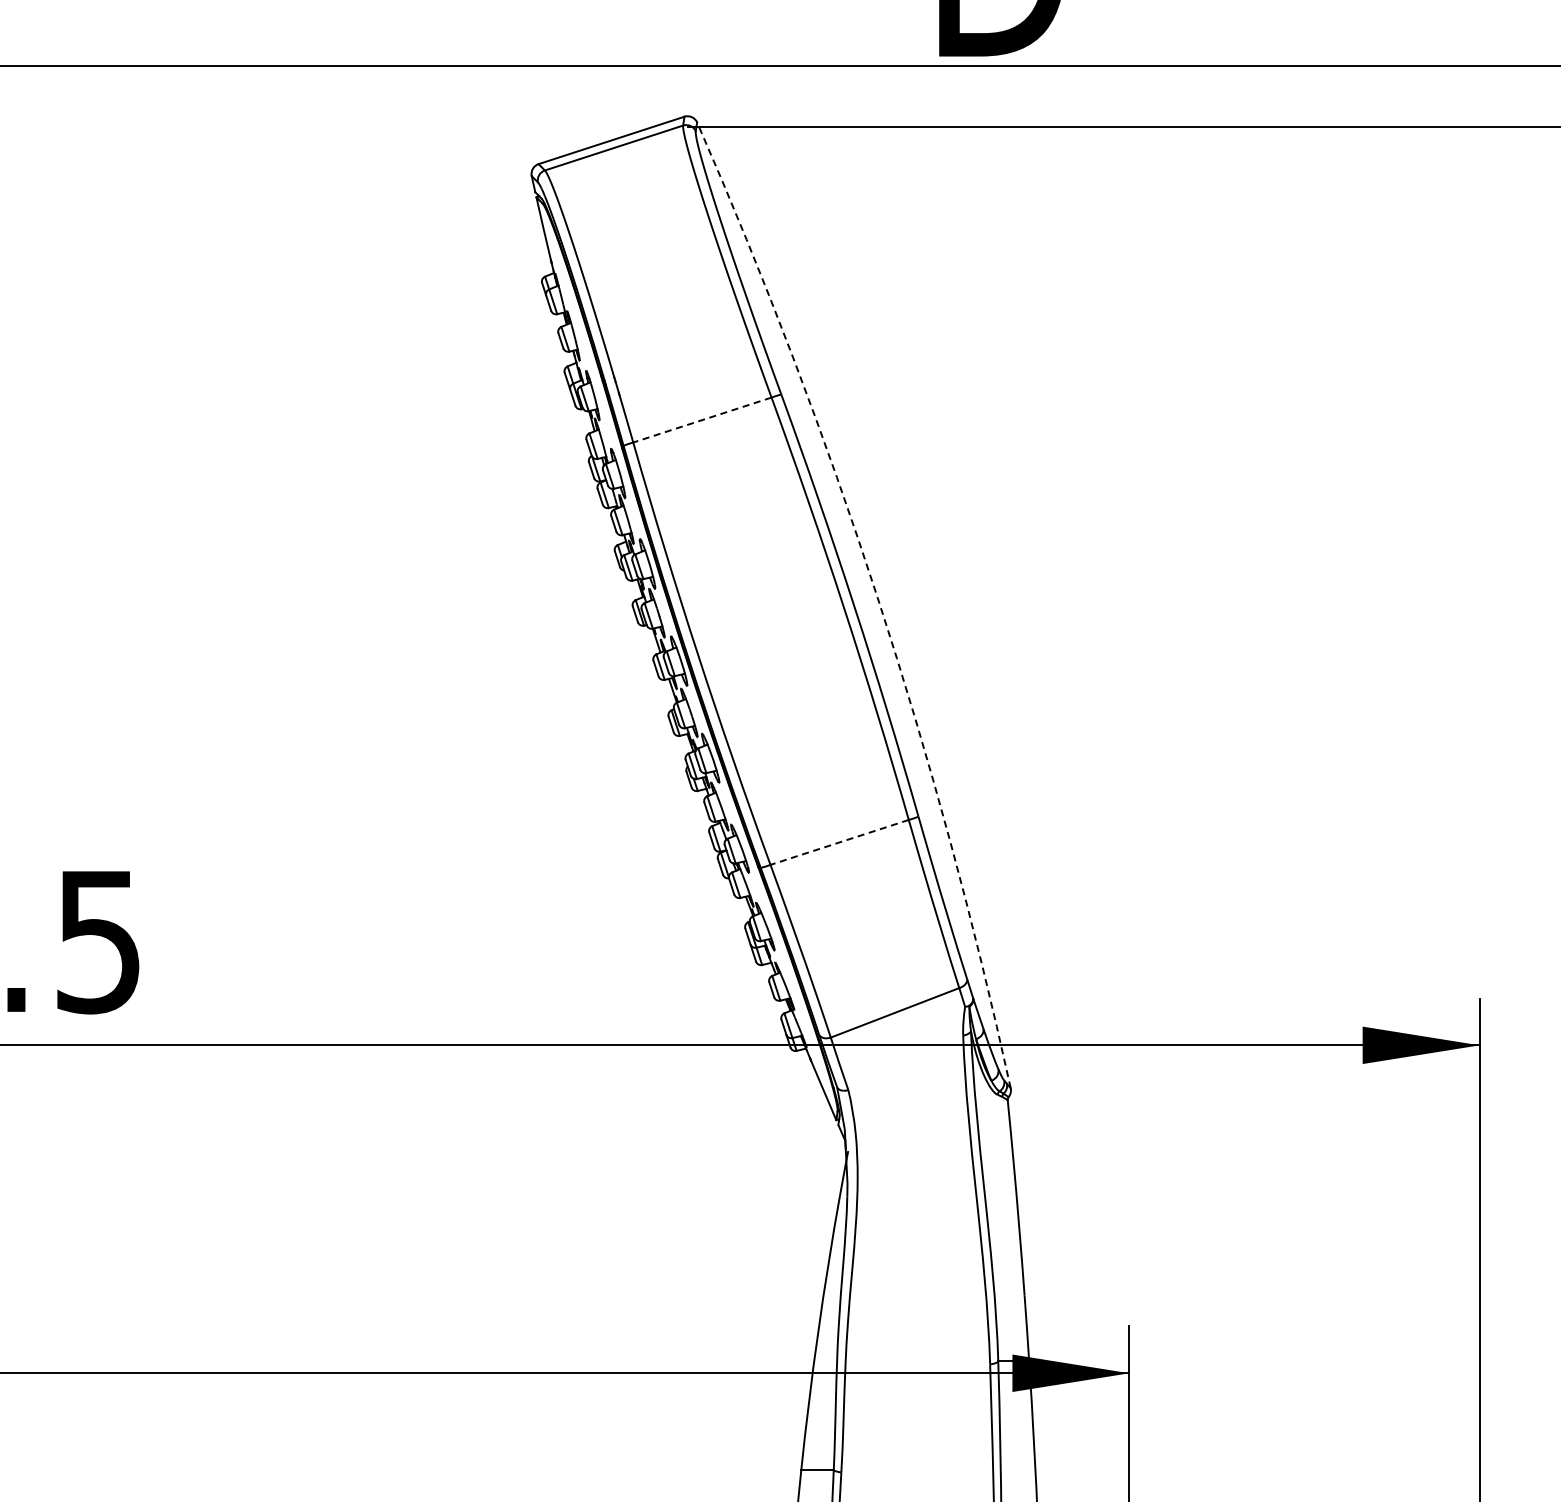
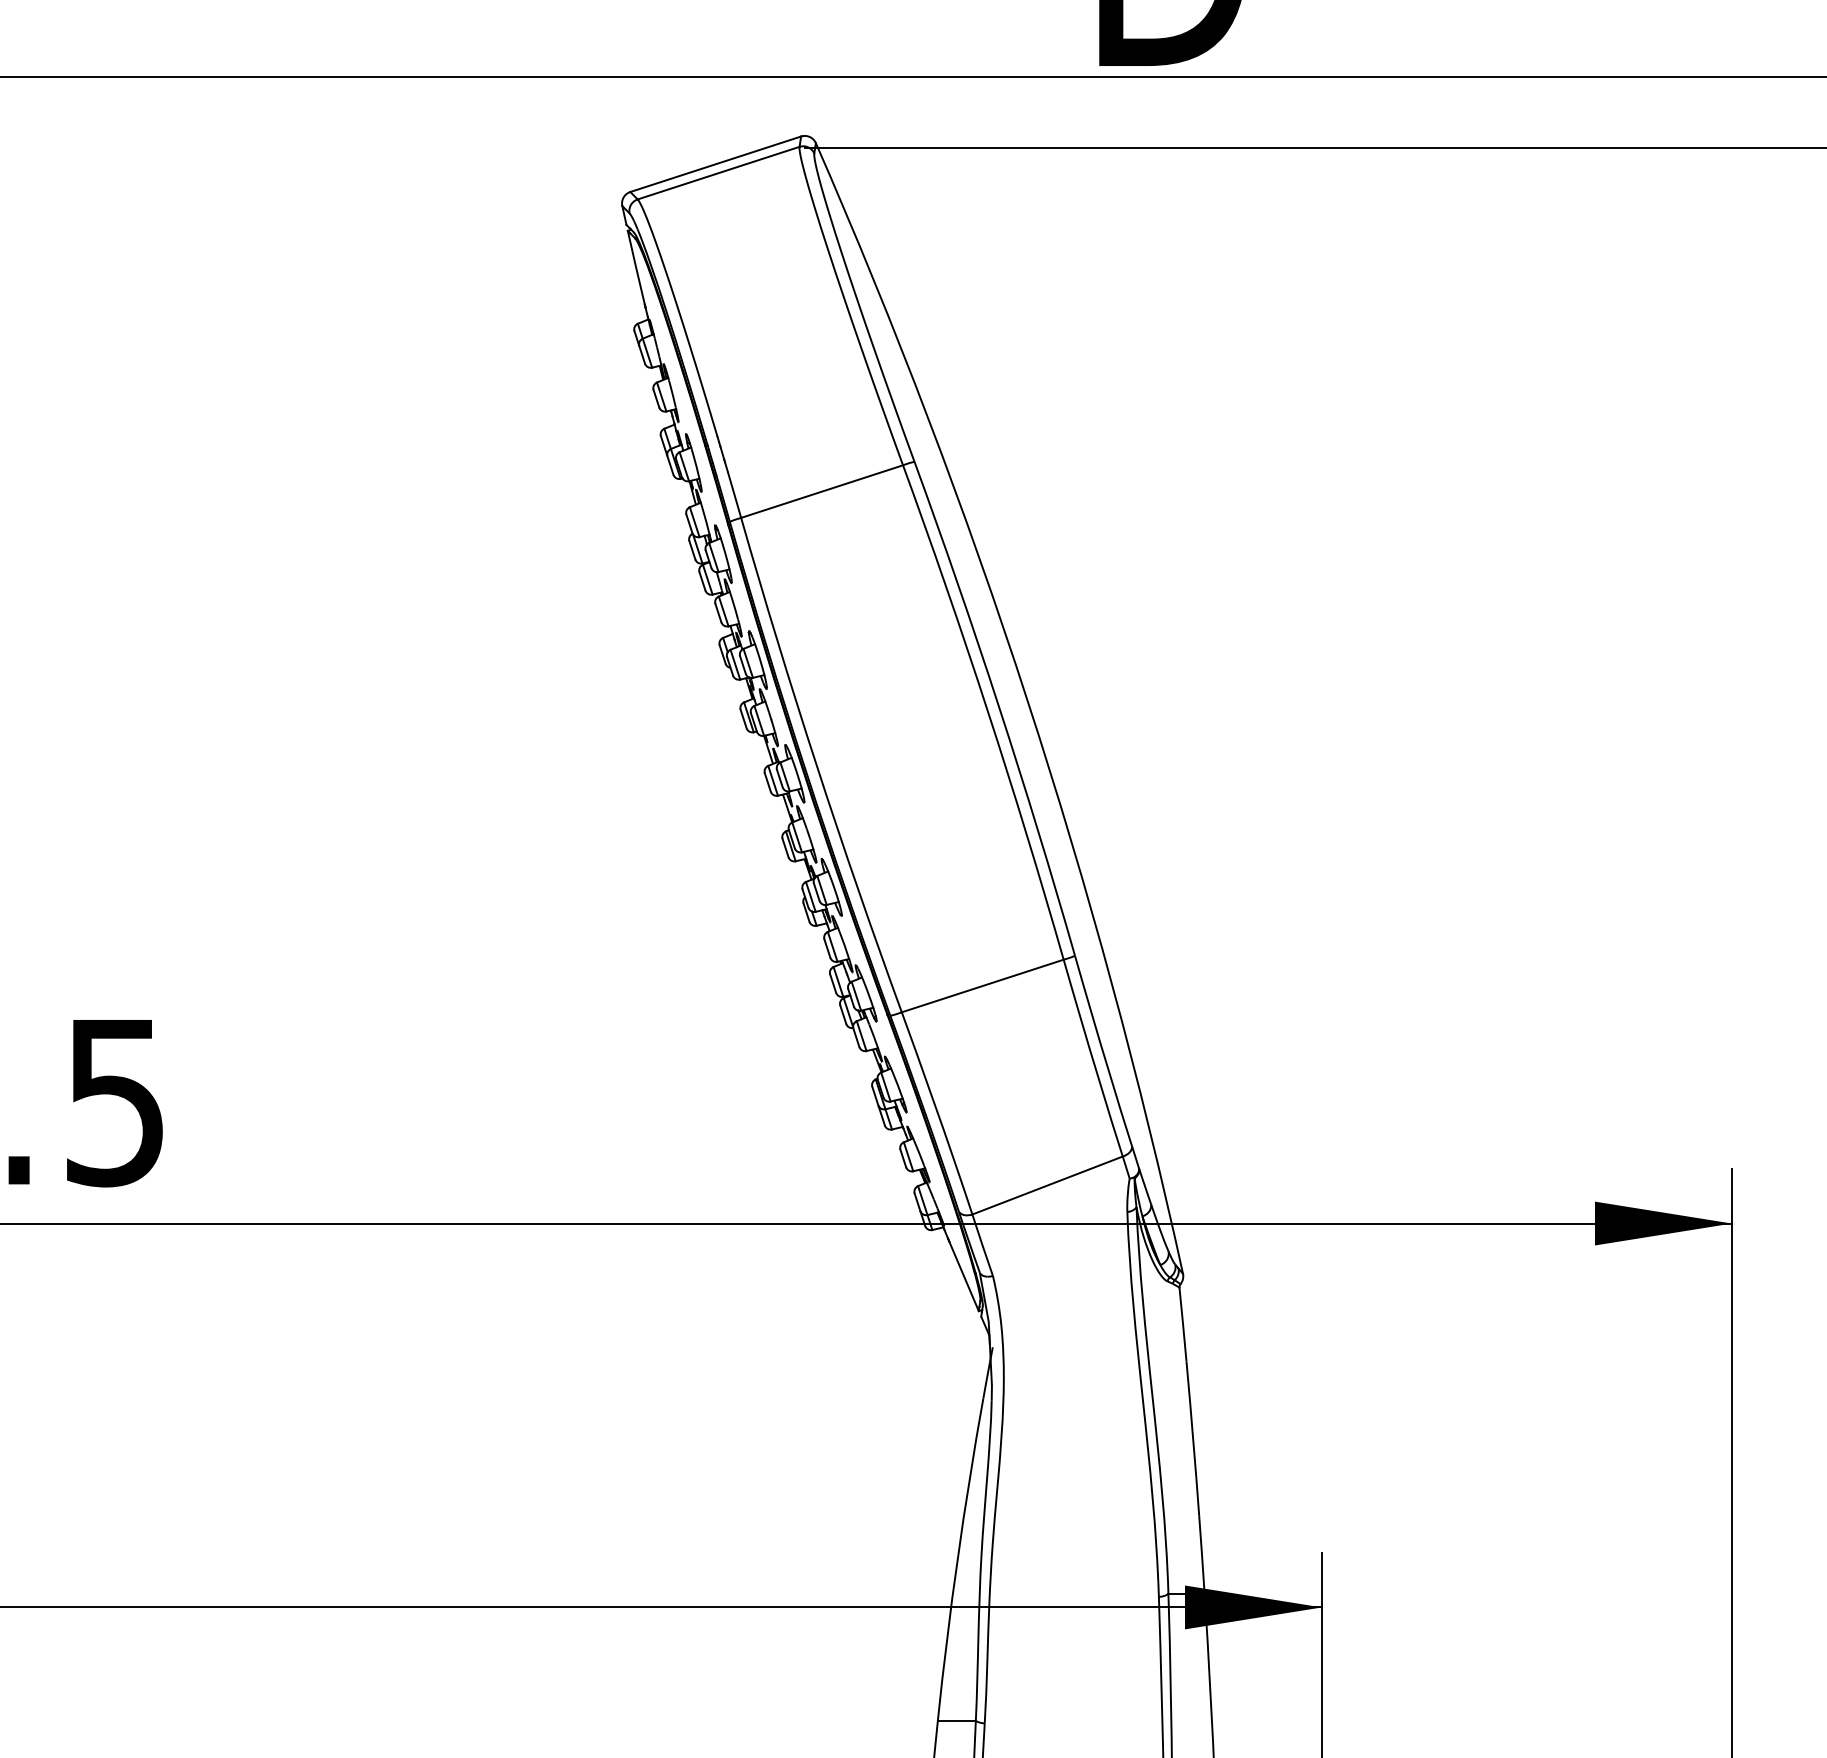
line: (702, 420) -> (822, 492), dashed -> solid
arc: (877, 597) -> (1027, 699), dashed -> solid
line: (839, 842) -> (982, 986), dashed -> solid

